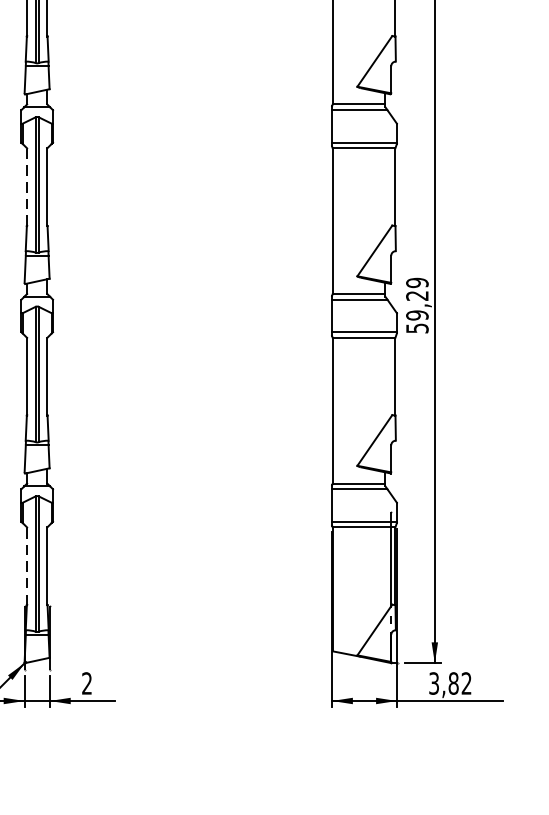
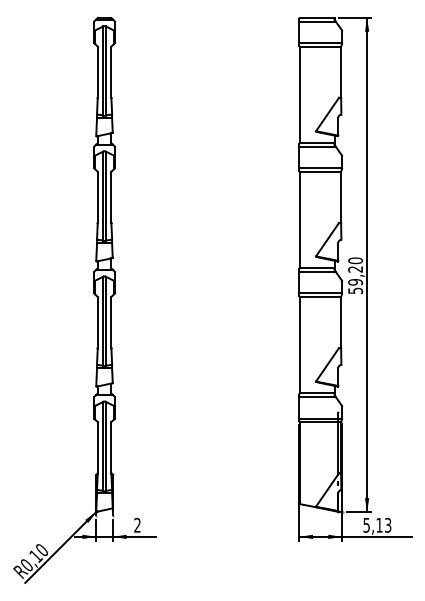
line: (26, 187) -> (97, 197), dashed -> solid
text: (417, 282) -> (355, 260), 59,29 -> 59,20
line: (26, 565) -> (97, 447), dashed -> solid
text: (450, 682) -> (377, 524), 3,82 -> 5,13

